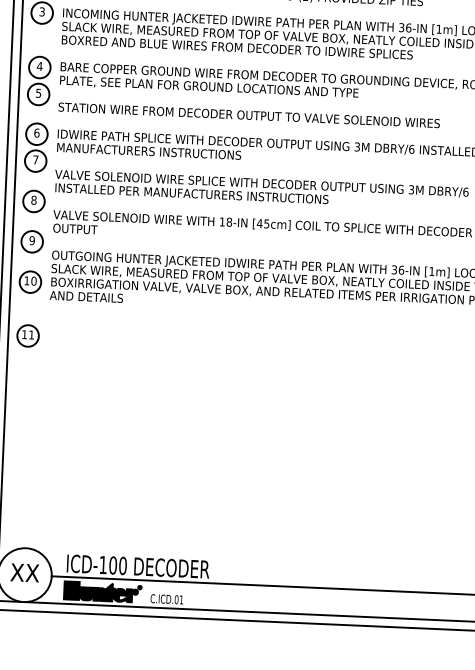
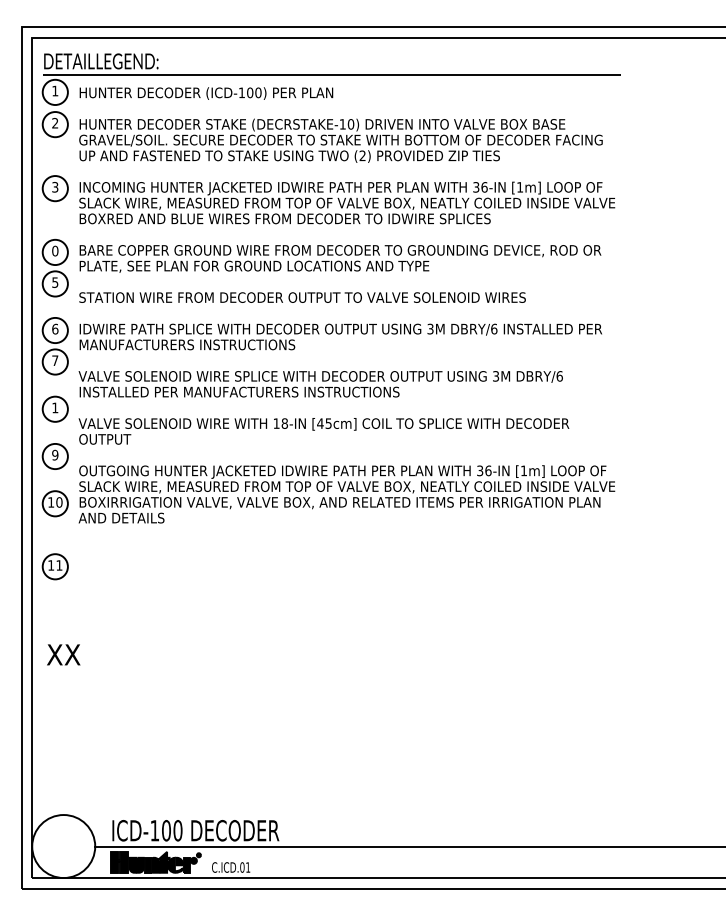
text: (39, 65) -> (54, 250), 4 -> 0
text: (34, 199) -> (55, 407), 8 -> 1
text: (24, 572) -> (63, 654), moved

